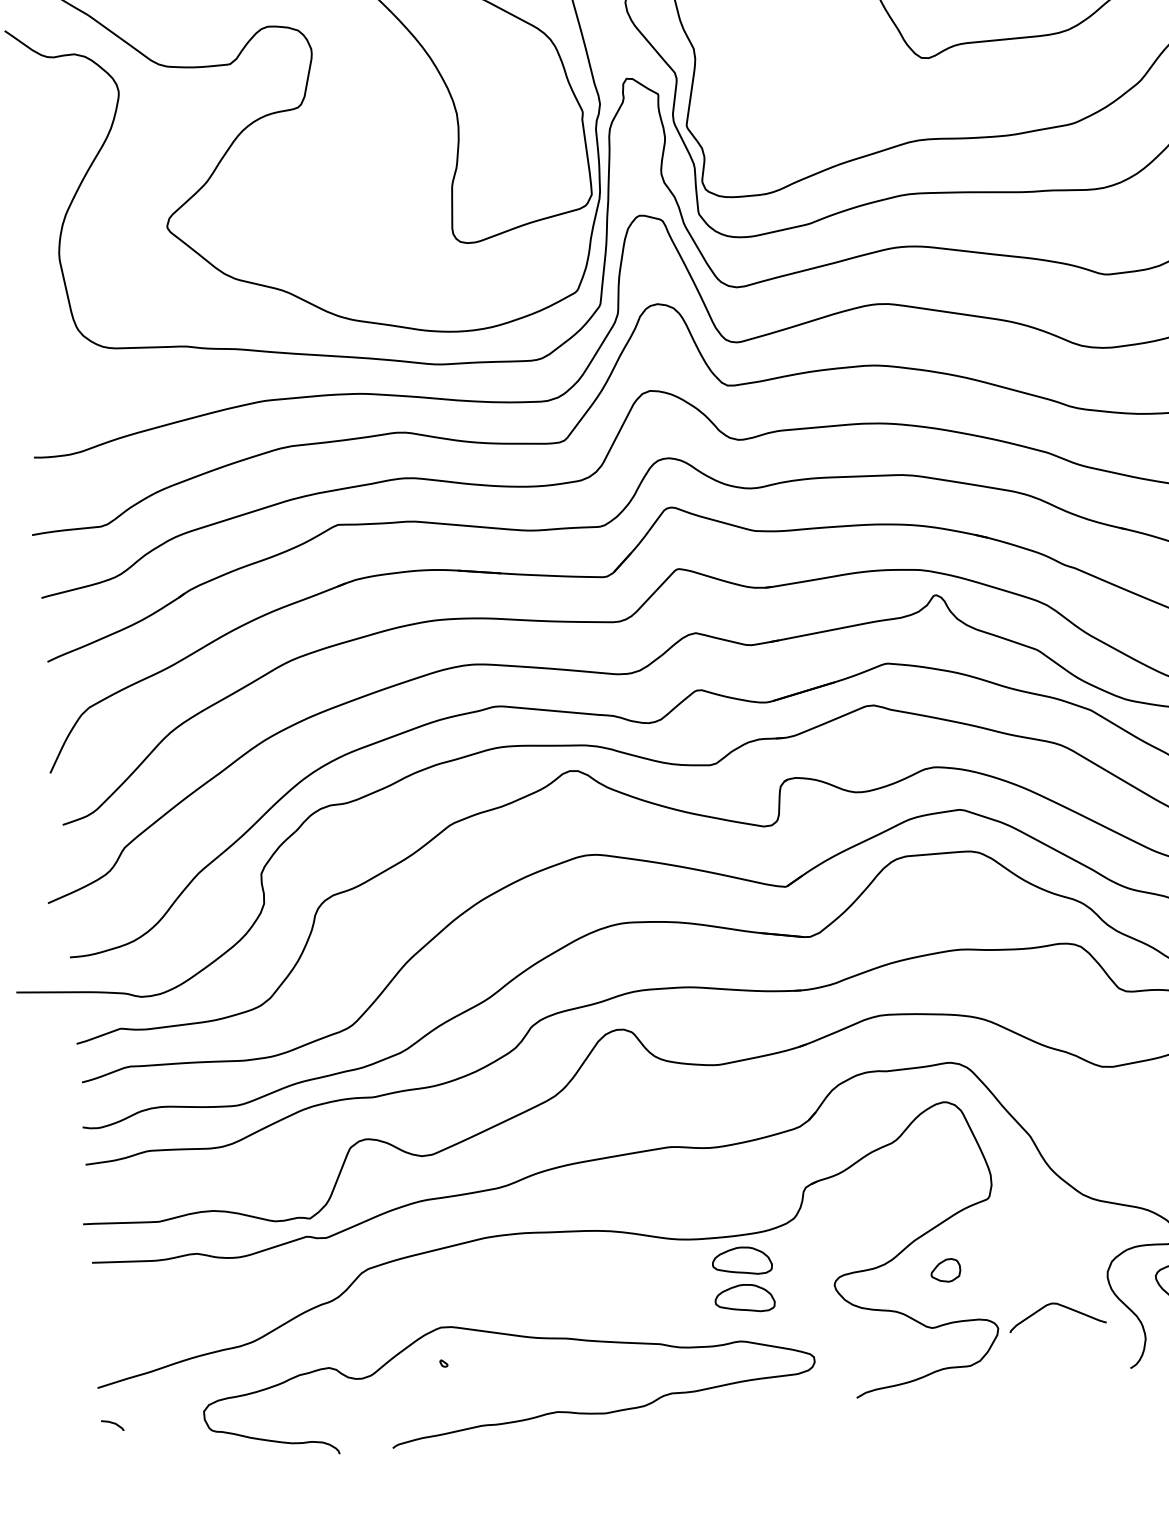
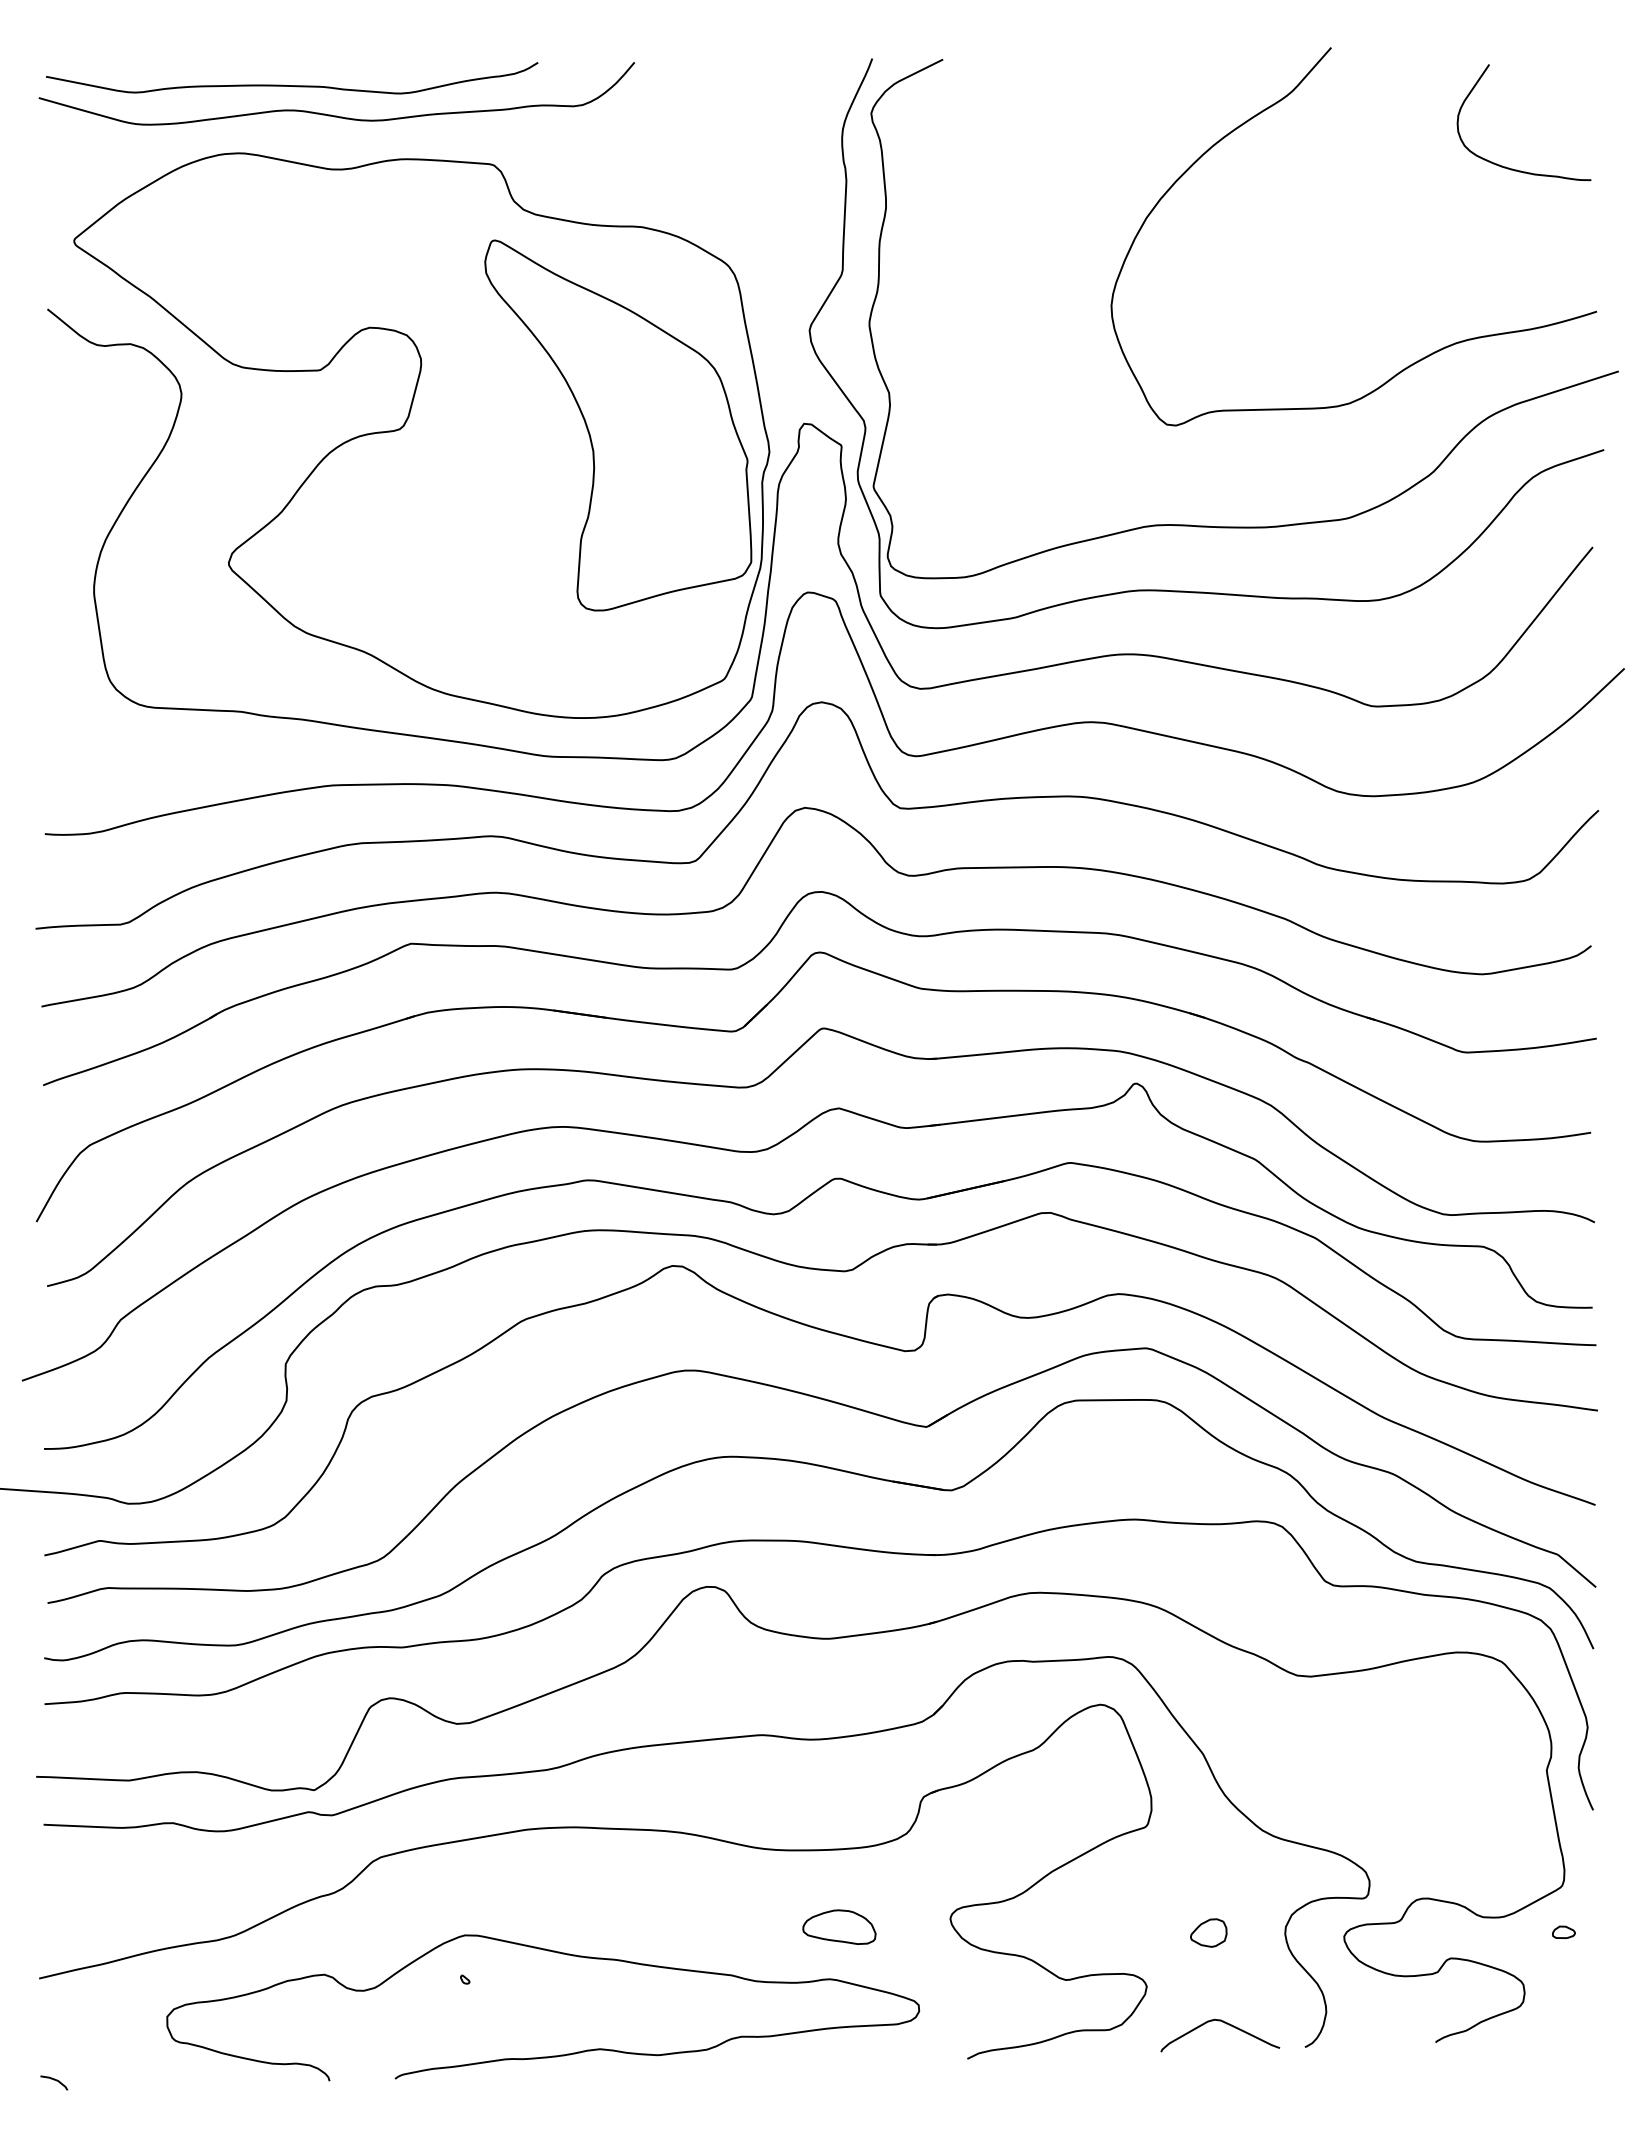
part: (742, 1260) -> (839, 1880), removed
part: (945, 1270) -> (1208, 1932), moved
curve: (1061, 1306) -> (1226, 2024), moved
curve: (112, 1423) -> (54, 2080), moved

